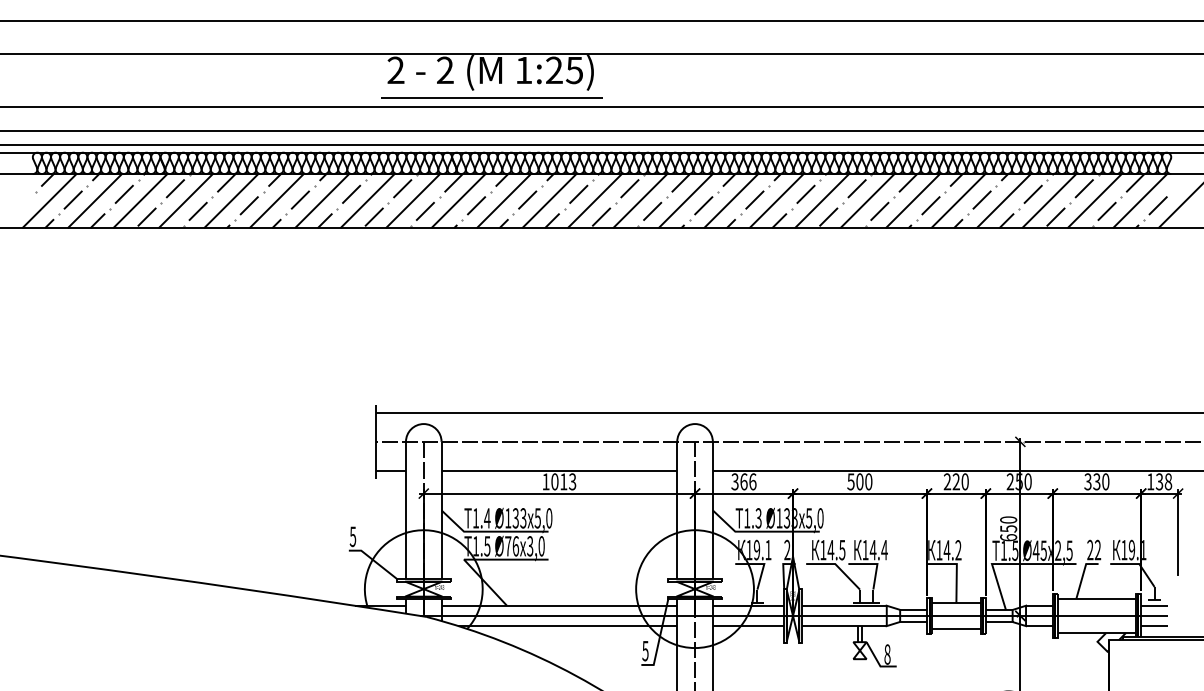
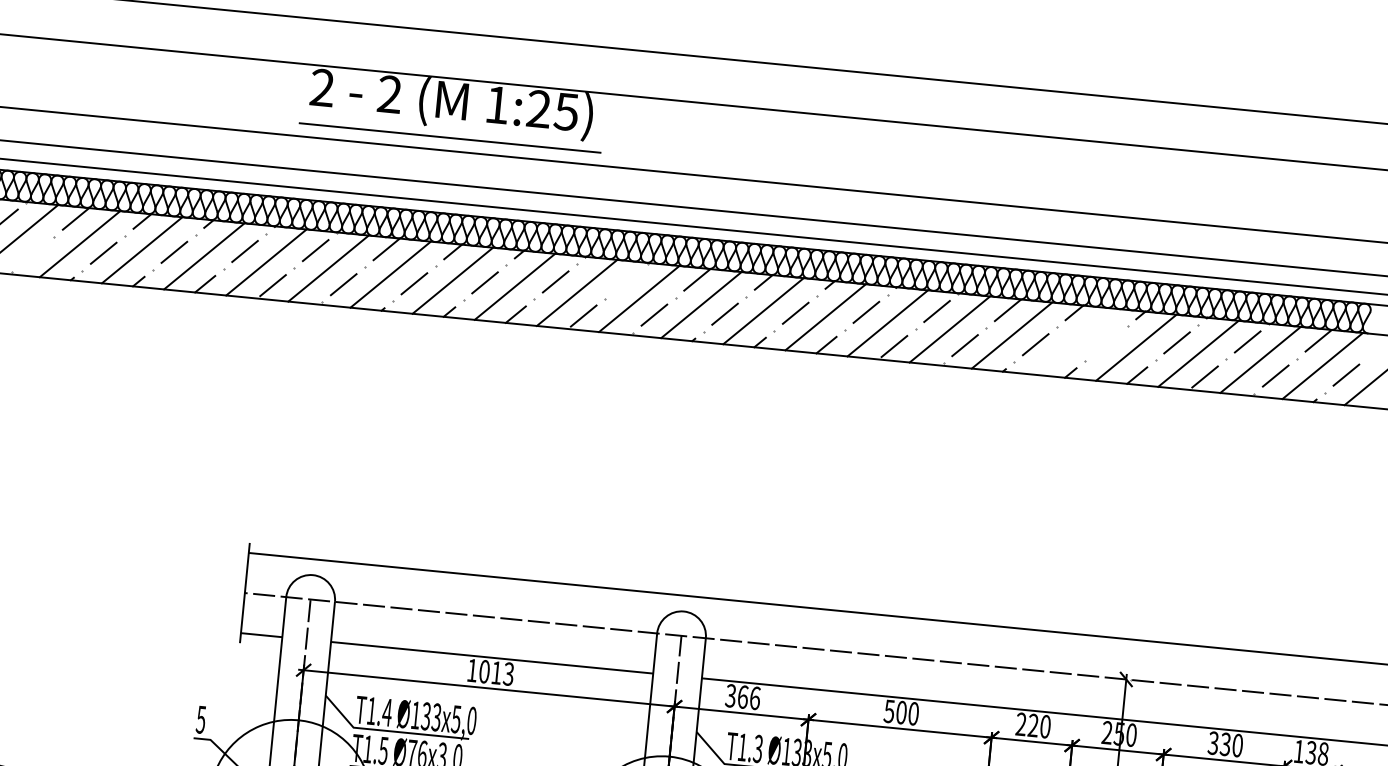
line: (629, 188) -> (625, 280), removed
line: (981, 199) -> (1105, 342), removed
line: (958, 200) -> (1074, 341), removed
line: (197, 210) -> (32, 252), removed

